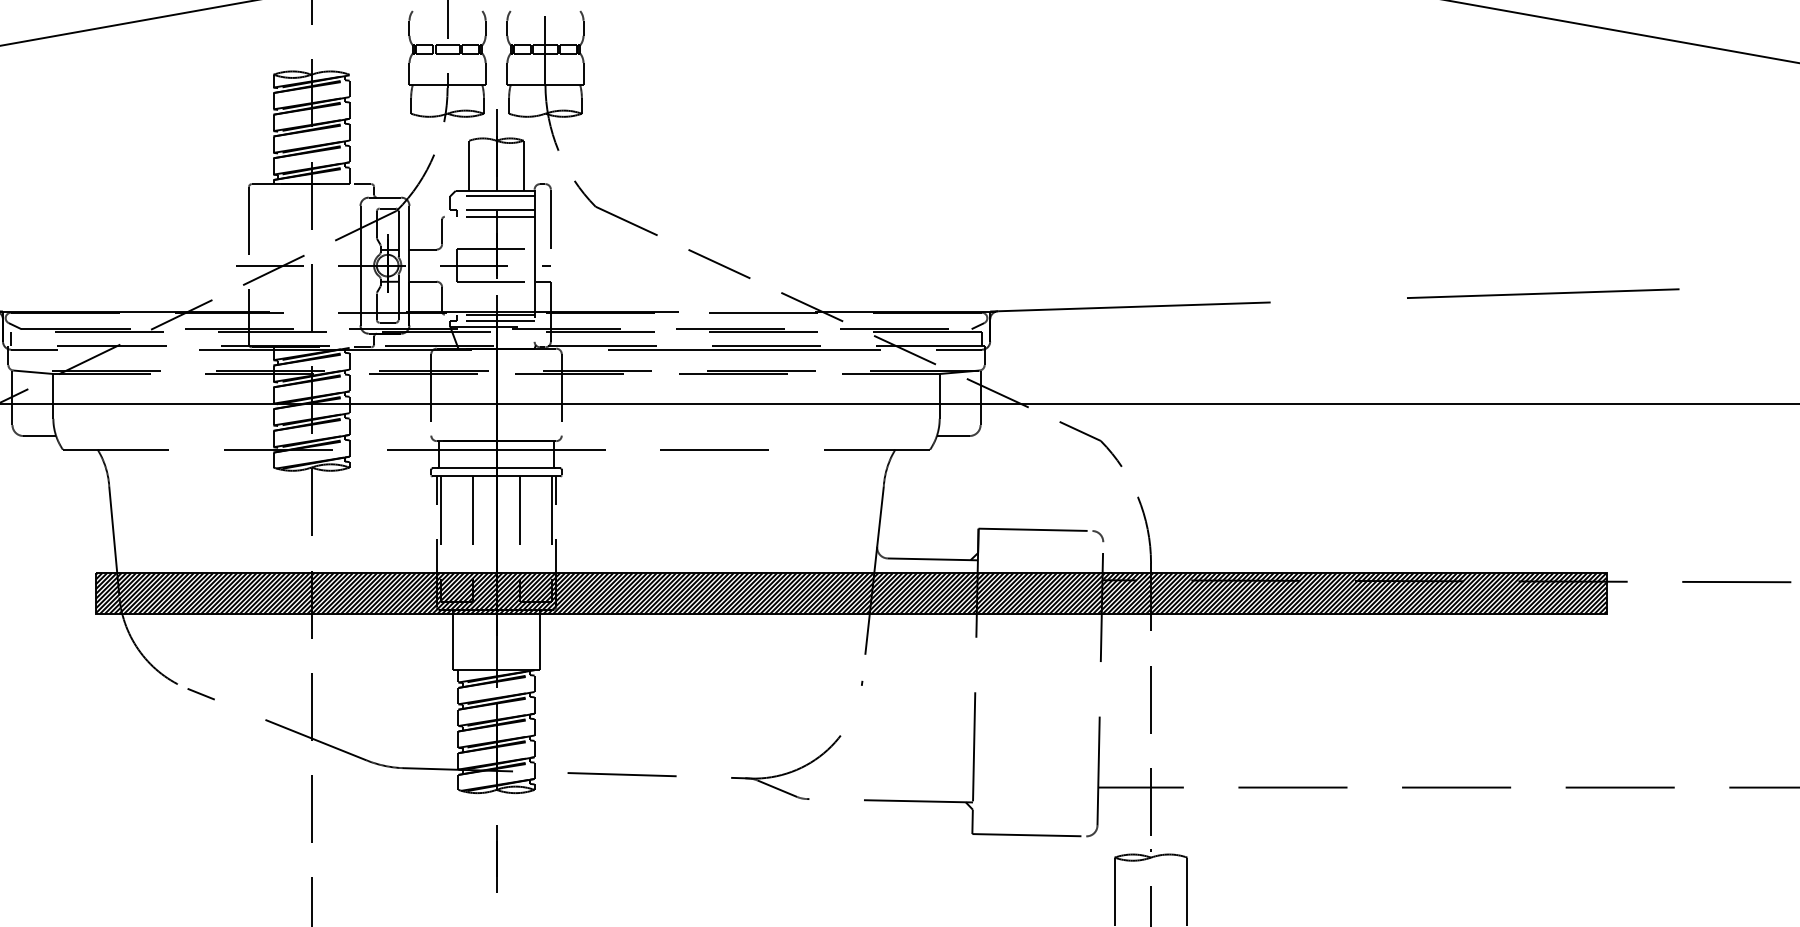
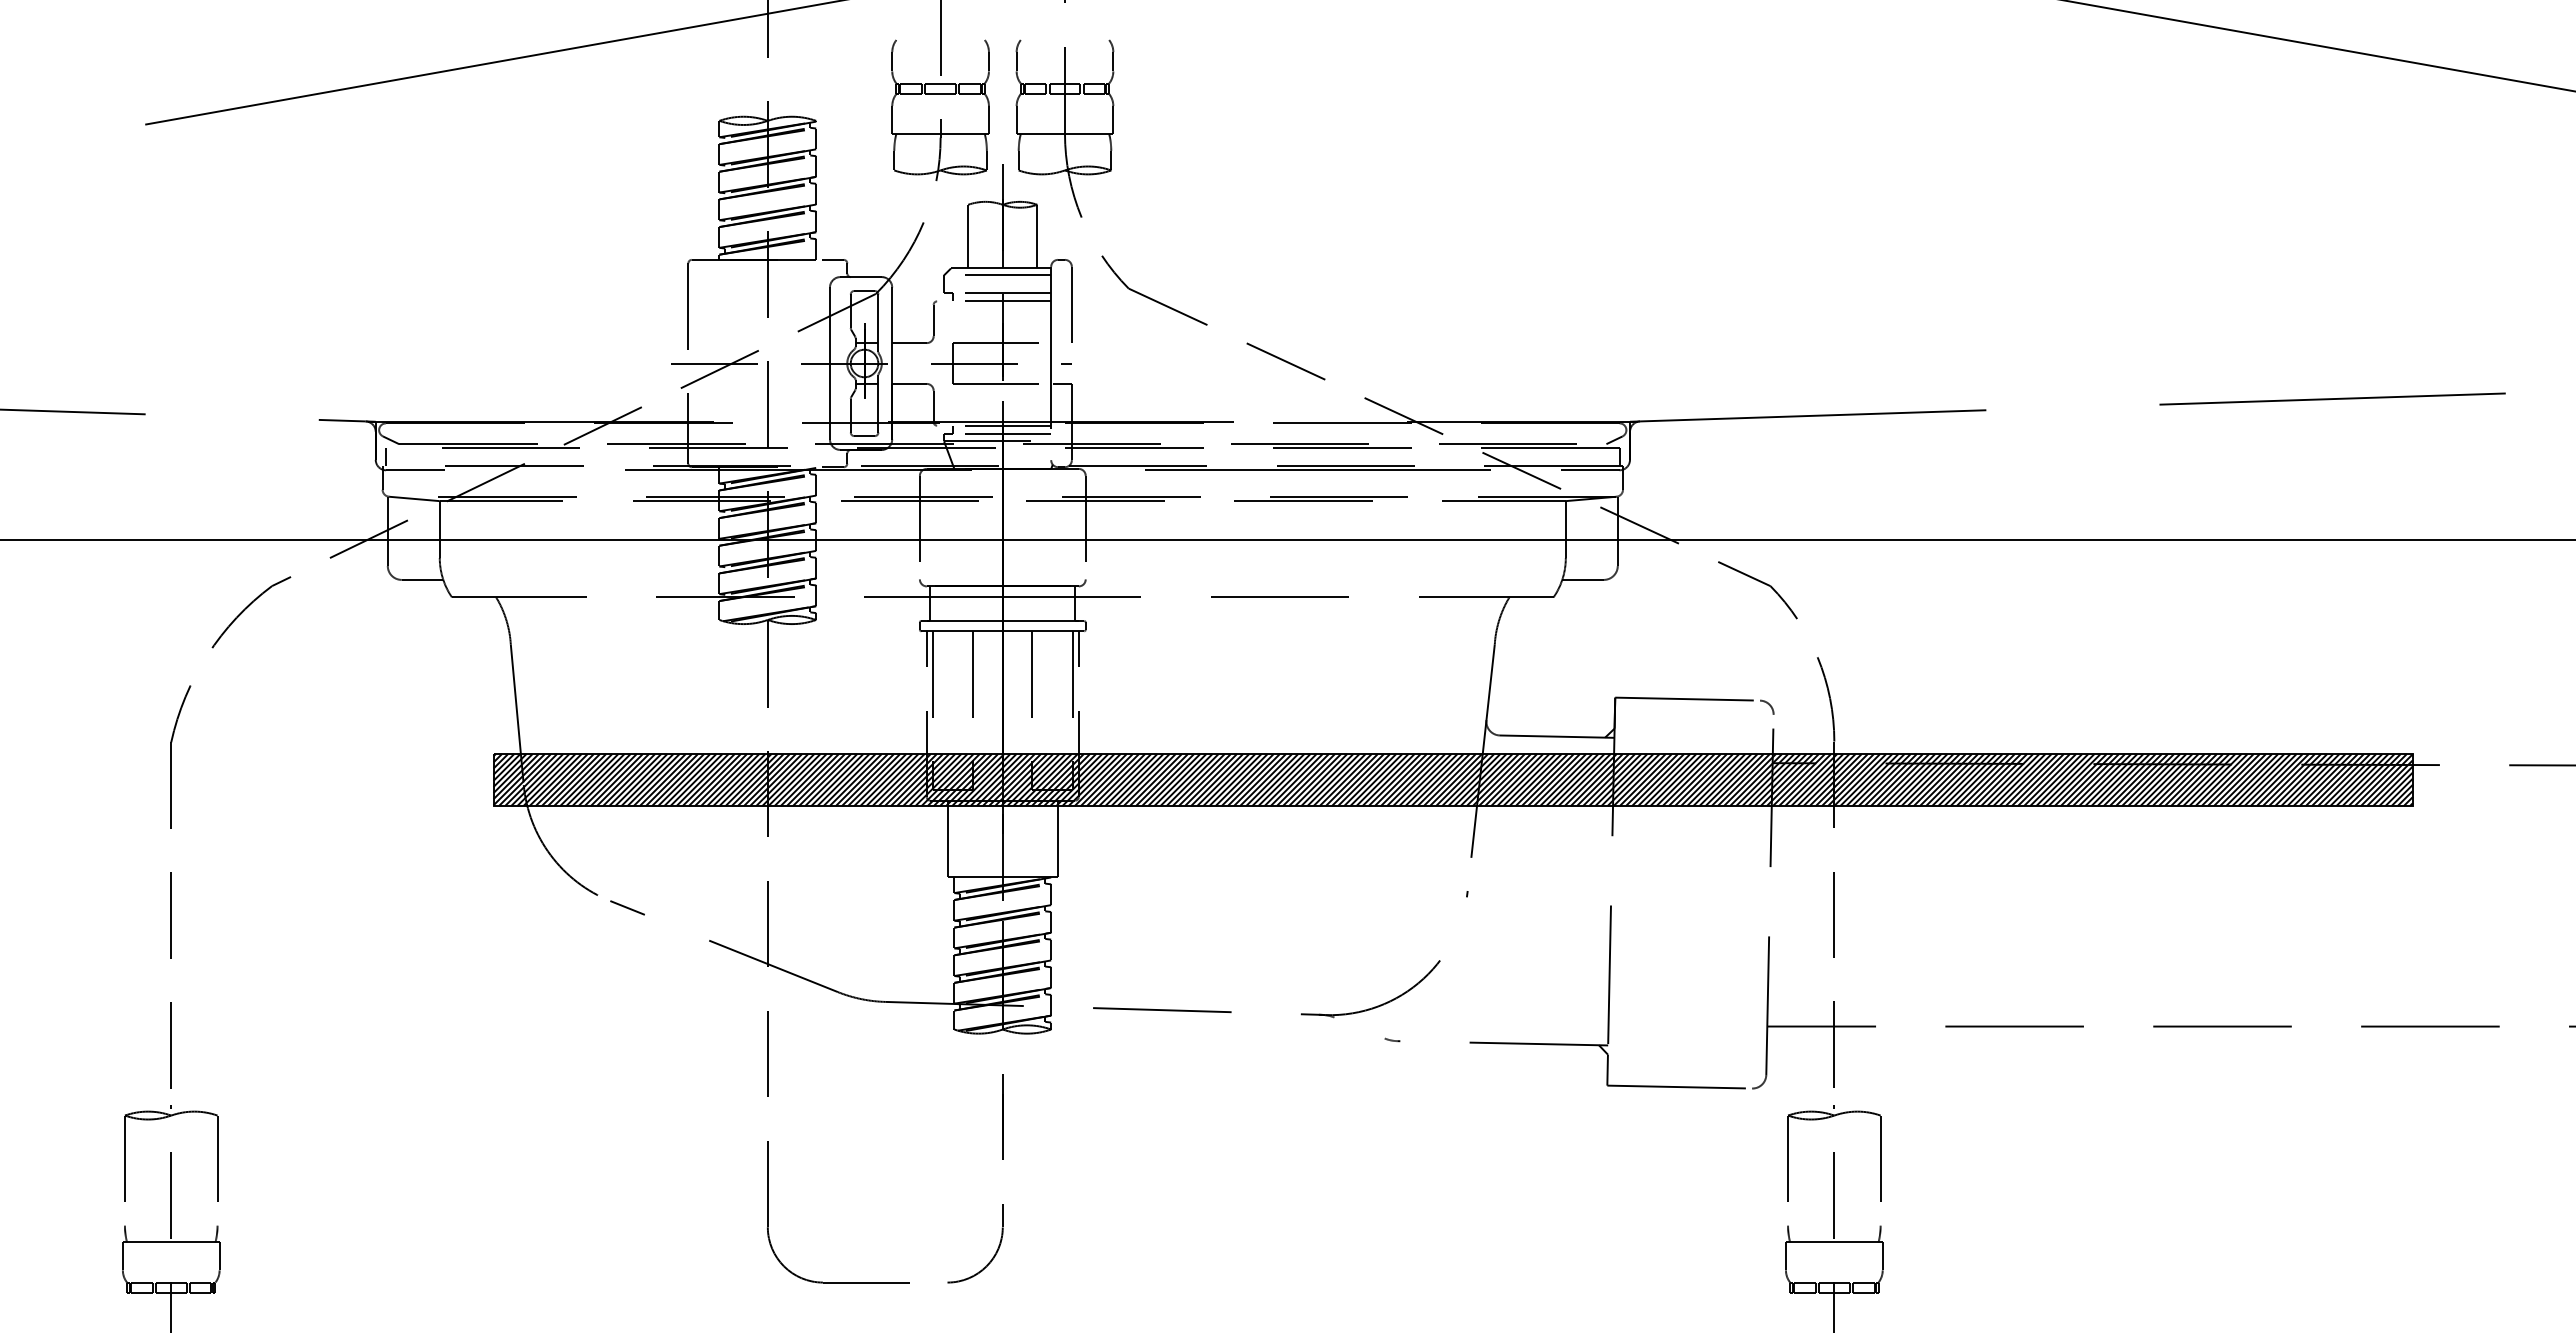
line: (777, 788) -> (1359, 1027), removed

